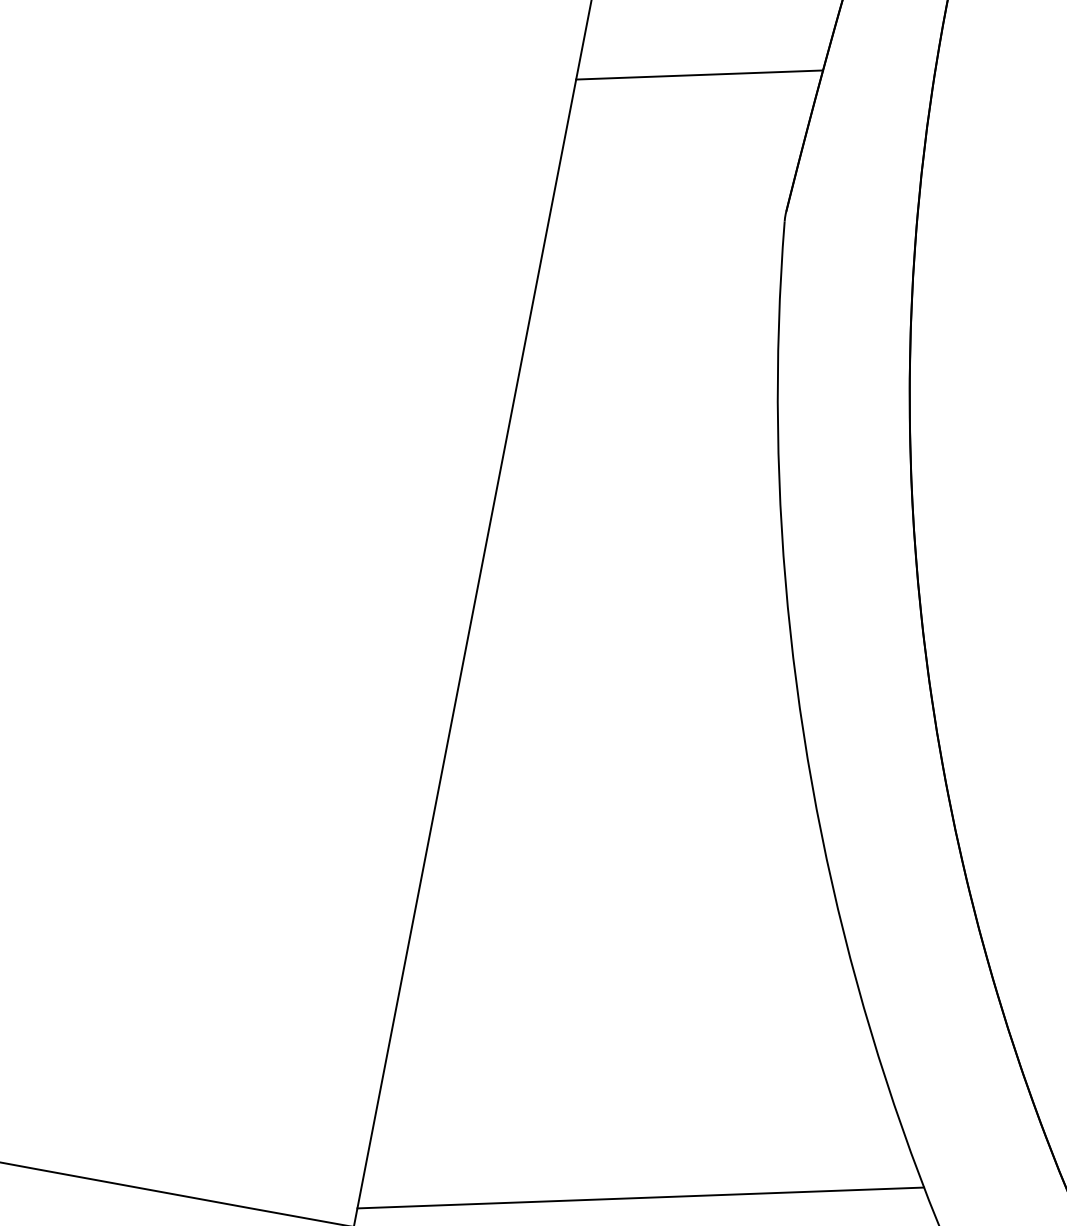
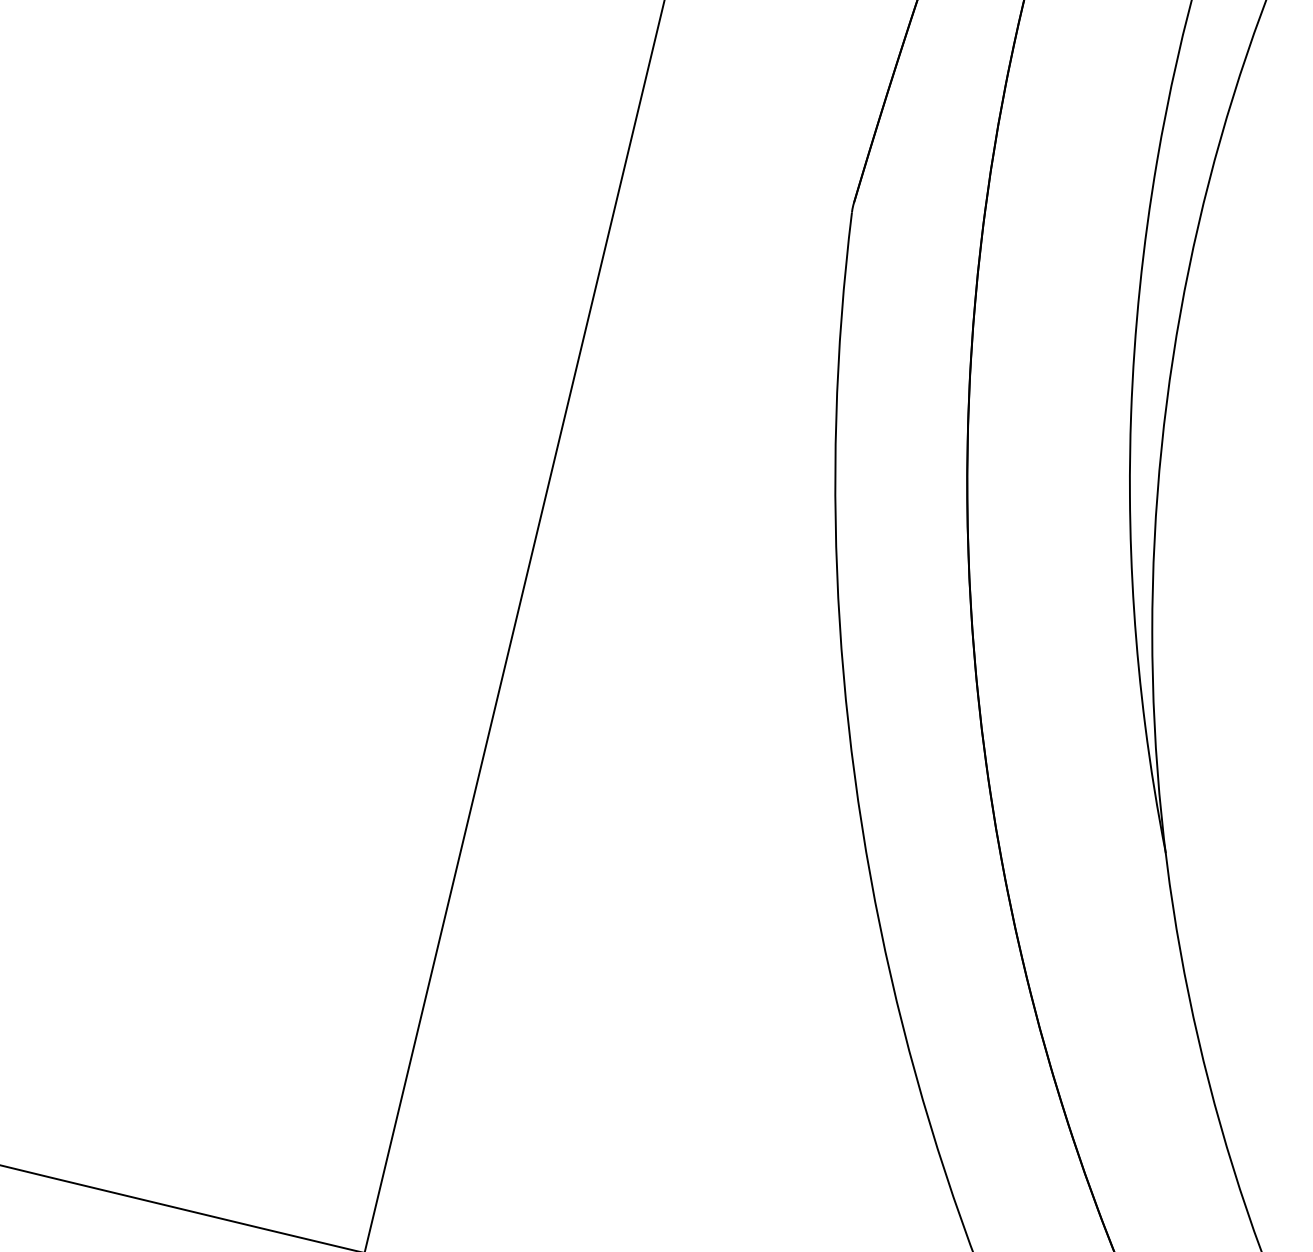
line: (698, 74) -> (772, 62), removed
line: (640, 1197) -> (665, 1181), removed

